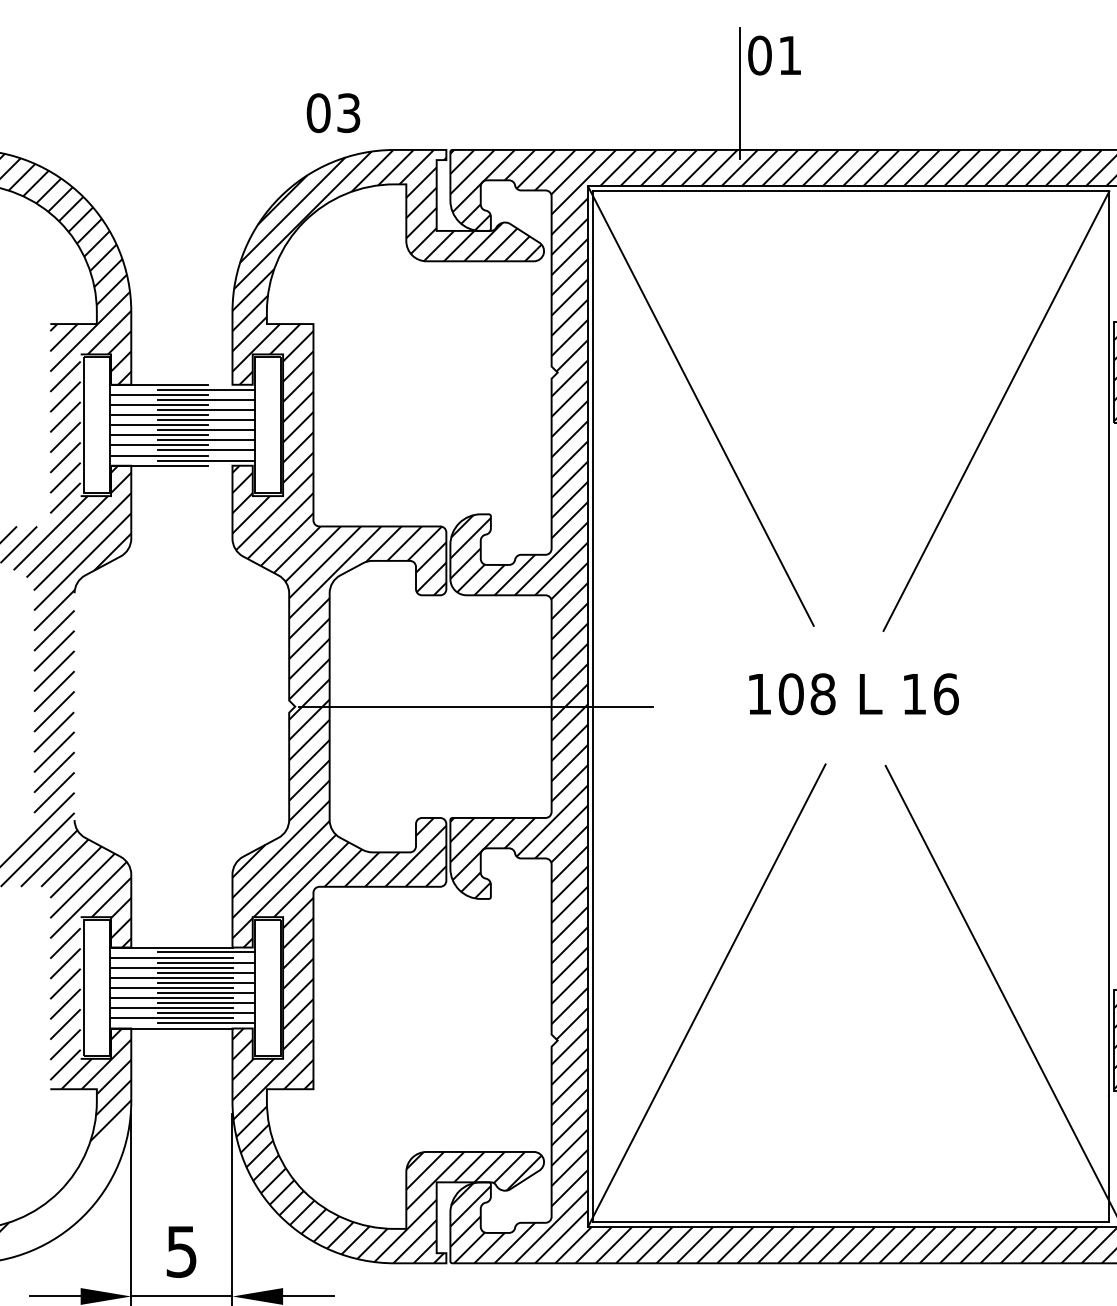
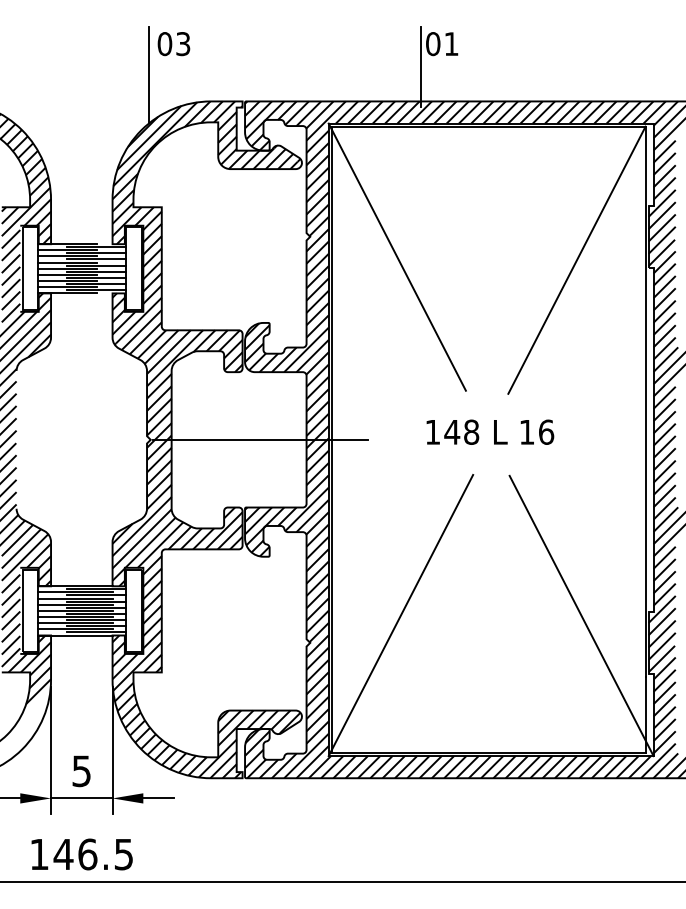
line: (293, 107) -> (149, 75), added
text: (332, 113) -> (173, 44), moved
text: (791, 692) -> (452, 431), 108 -> 148

